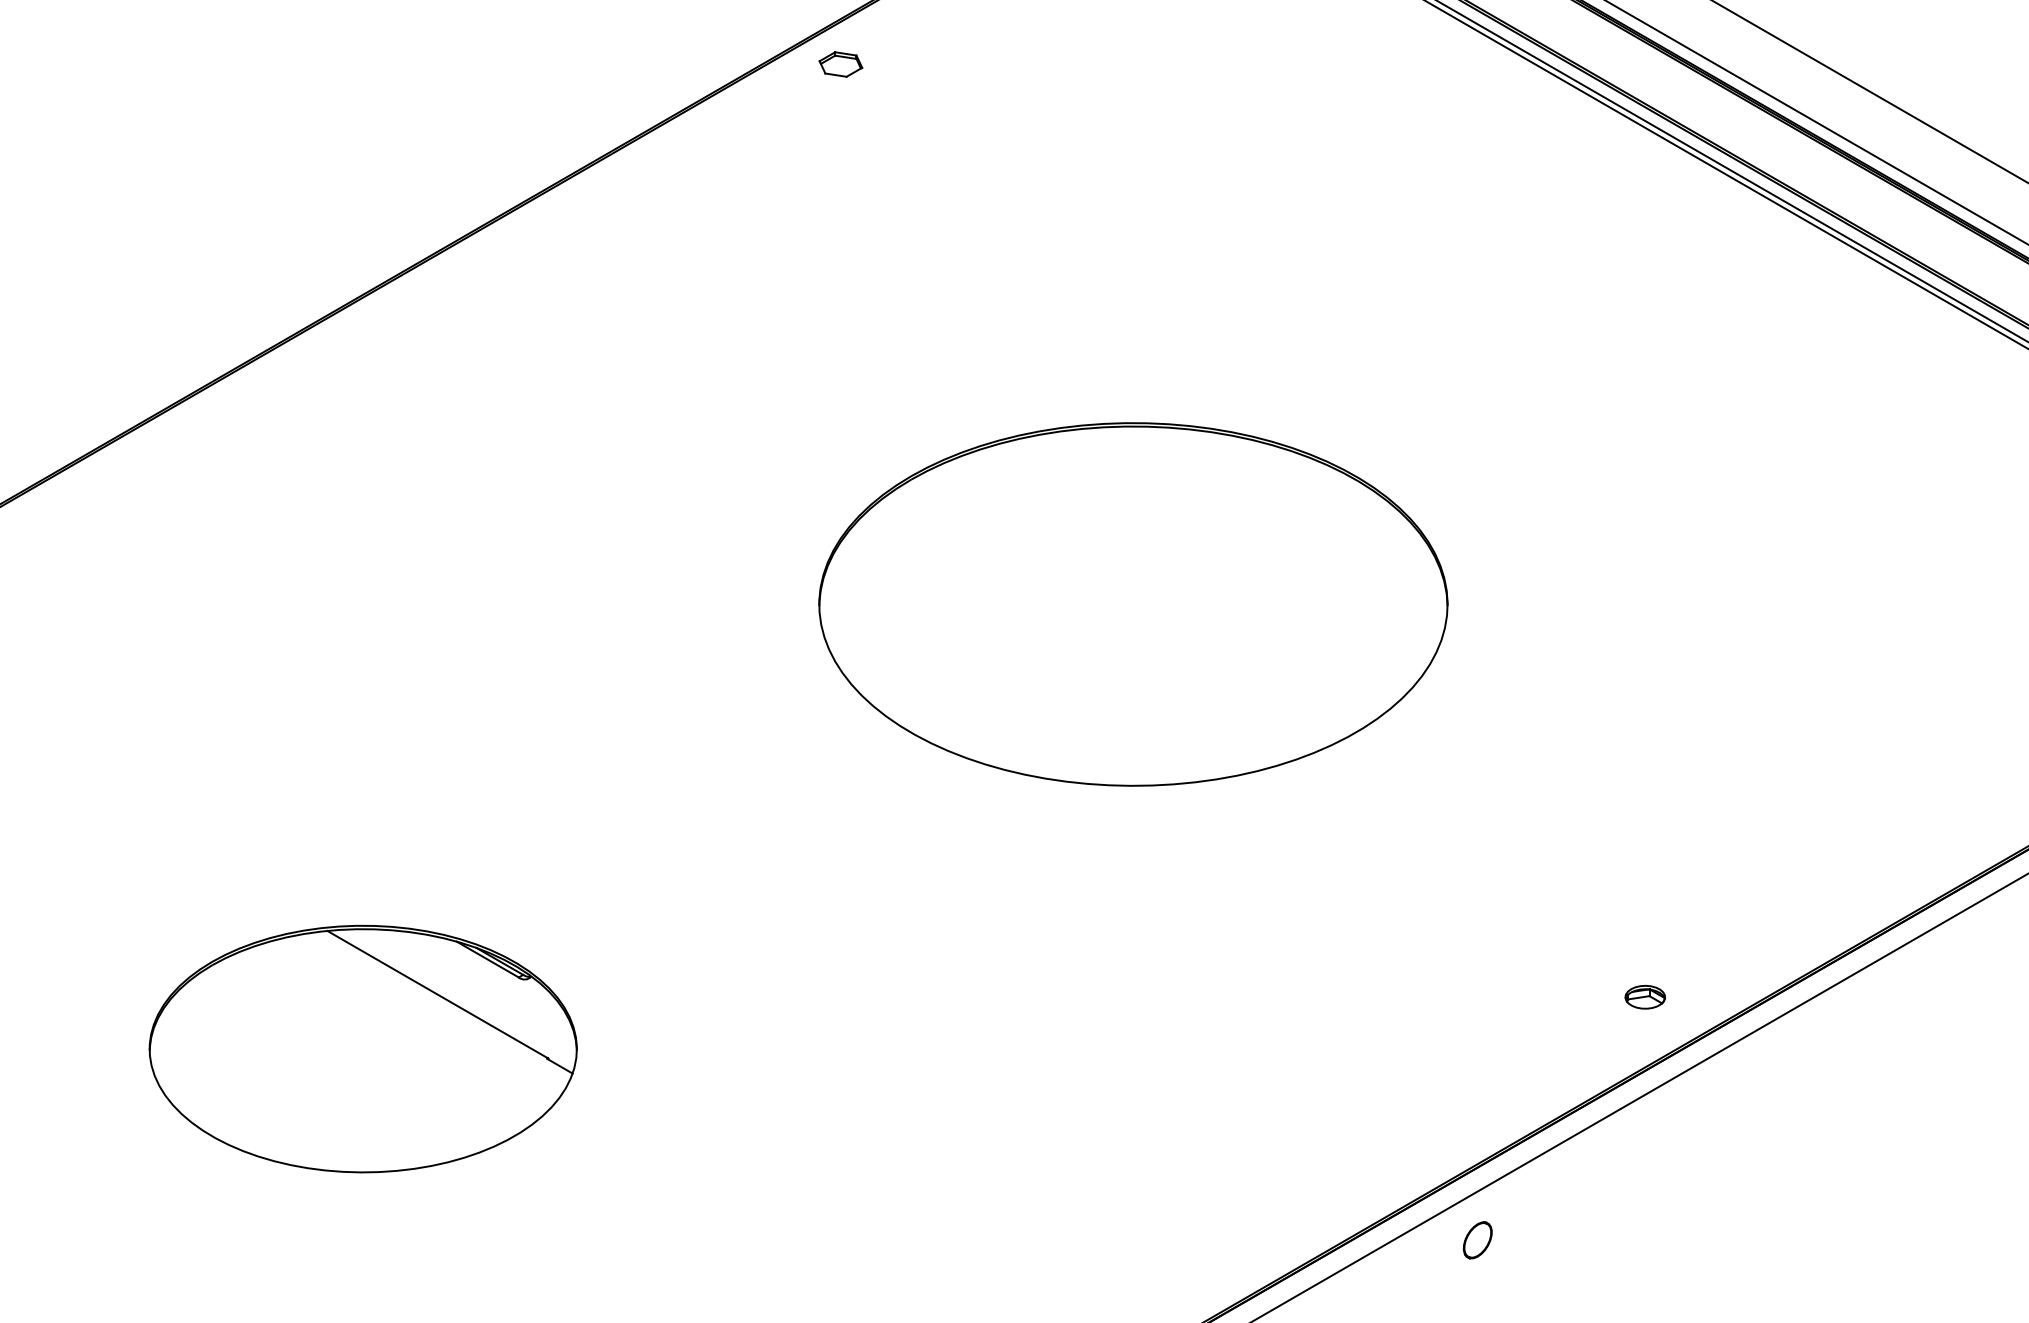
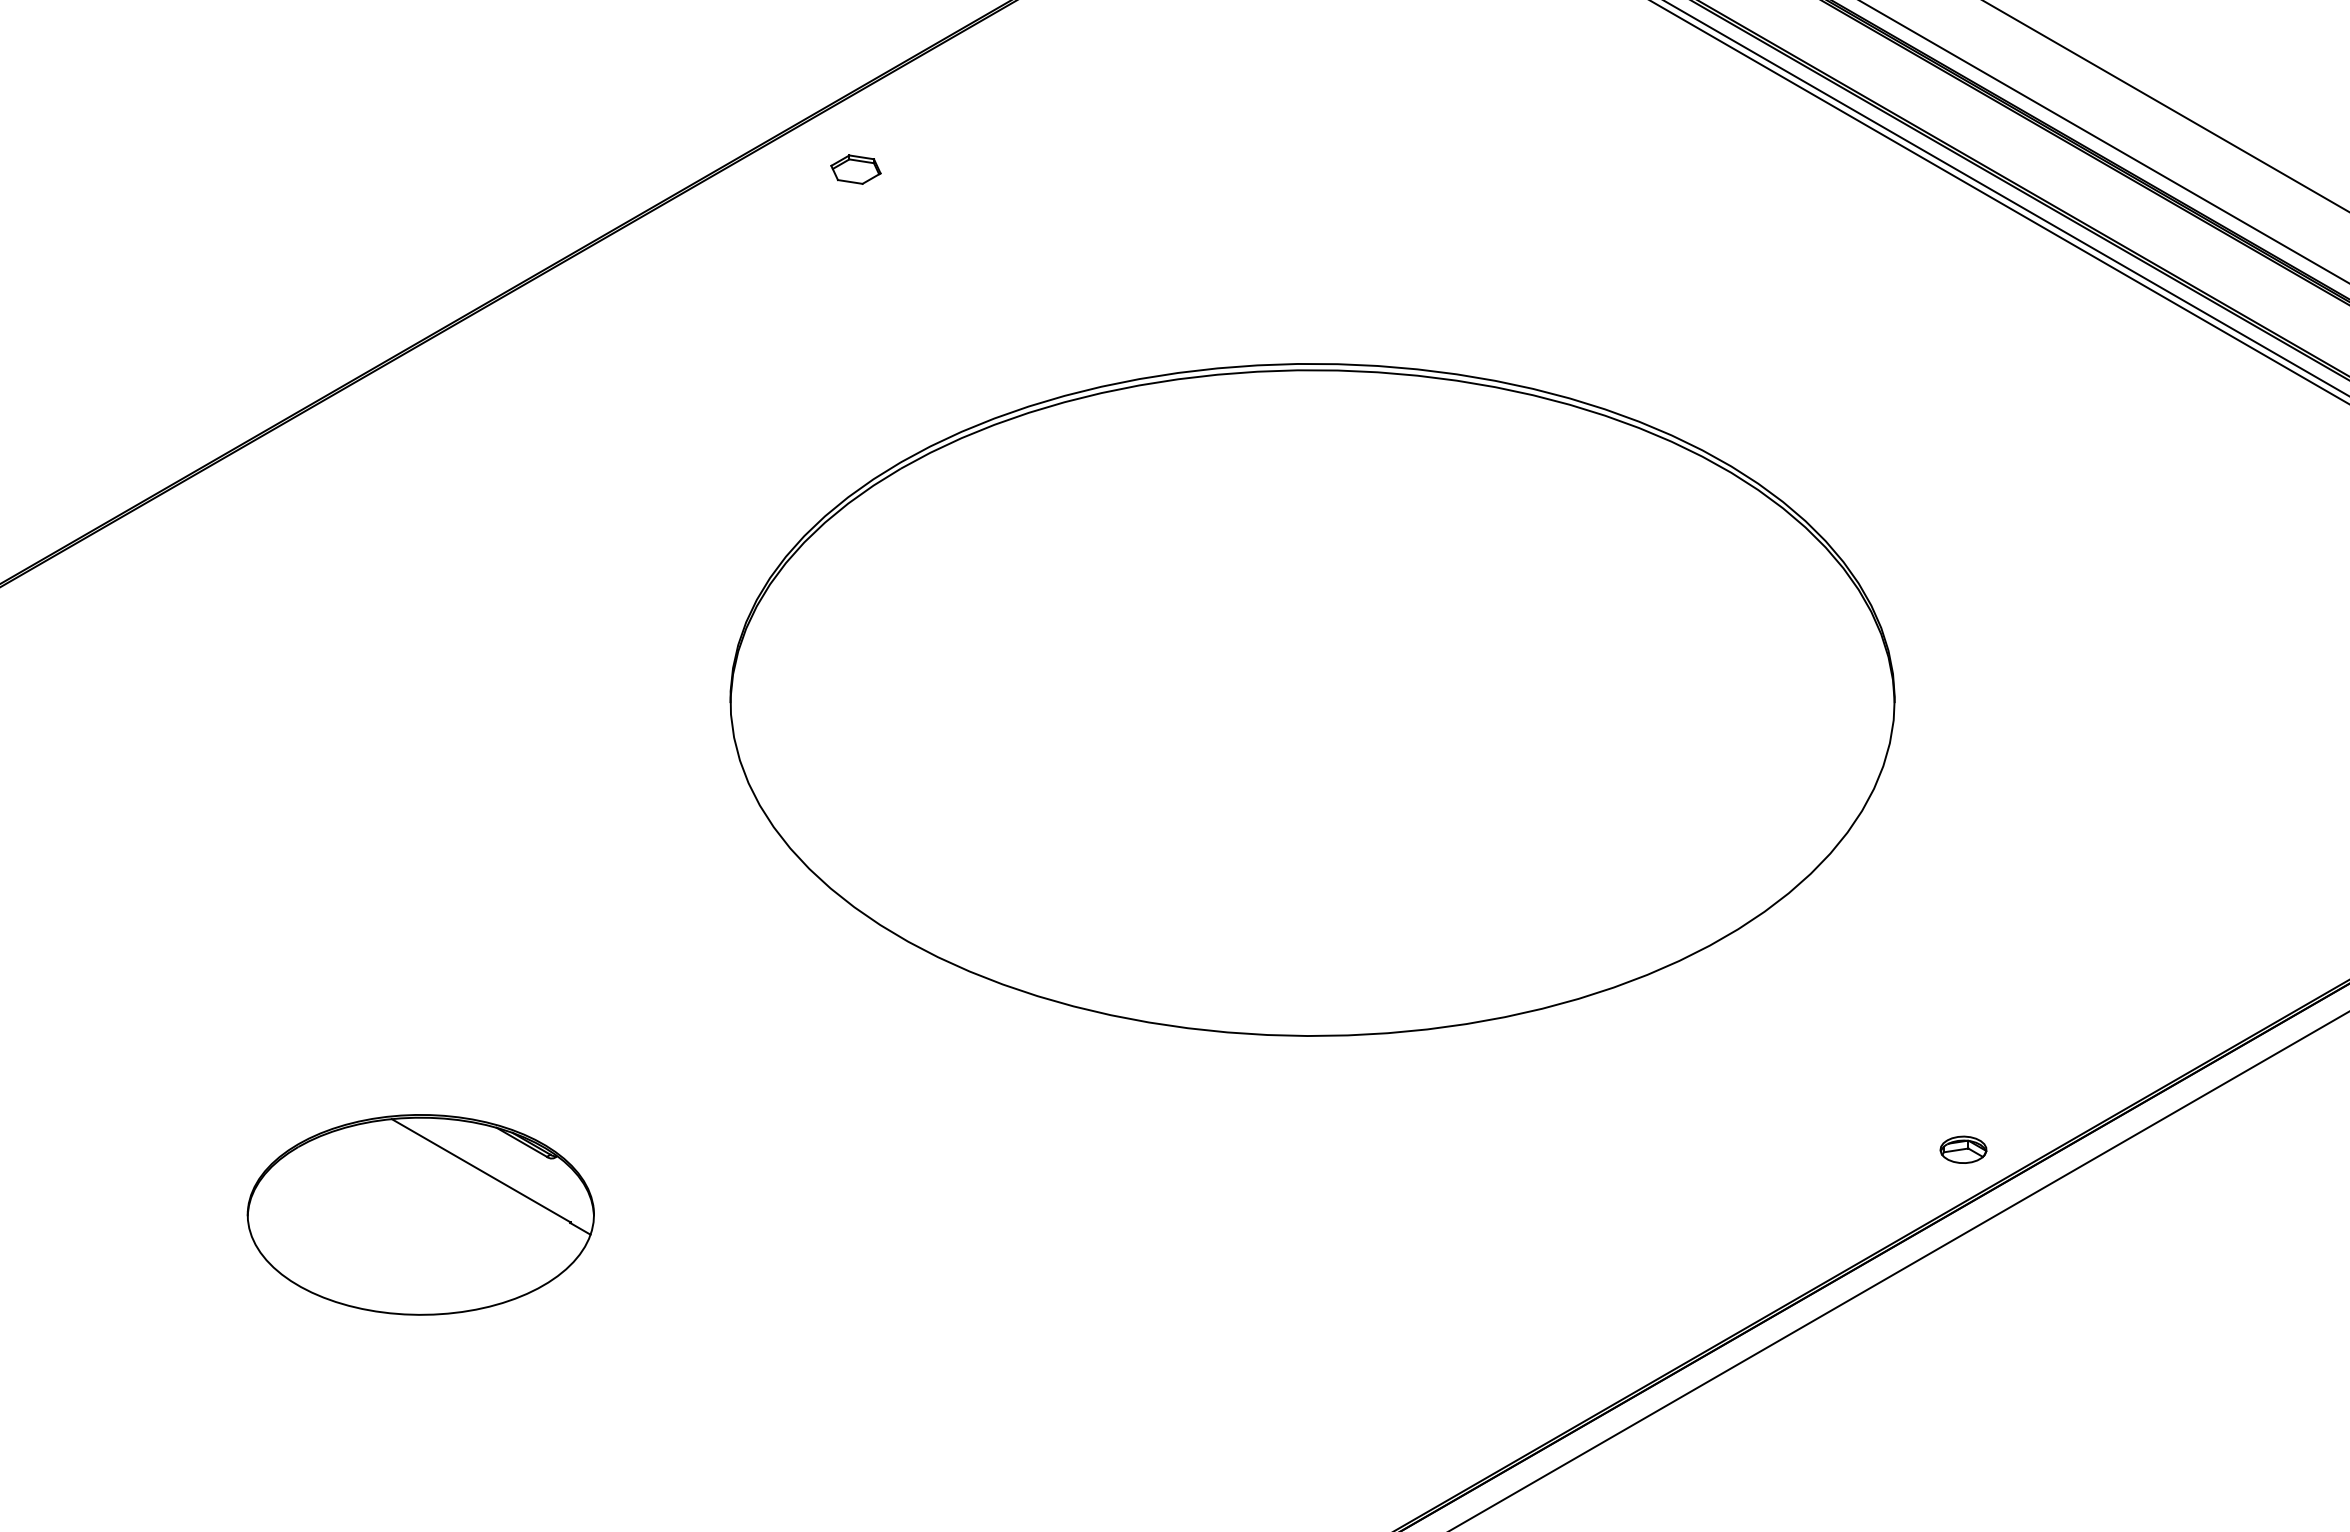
part: (840, 64) -> (855, 169), moved
part: (1133, 604) -> (1312, 699), size x1.6
part: (1645, 996) -> (1963, 1149), moved
part: (362, 1048) -> (420, 1214), size x0.7
part: (1477, 1240) -> (1711, 1436), removed

